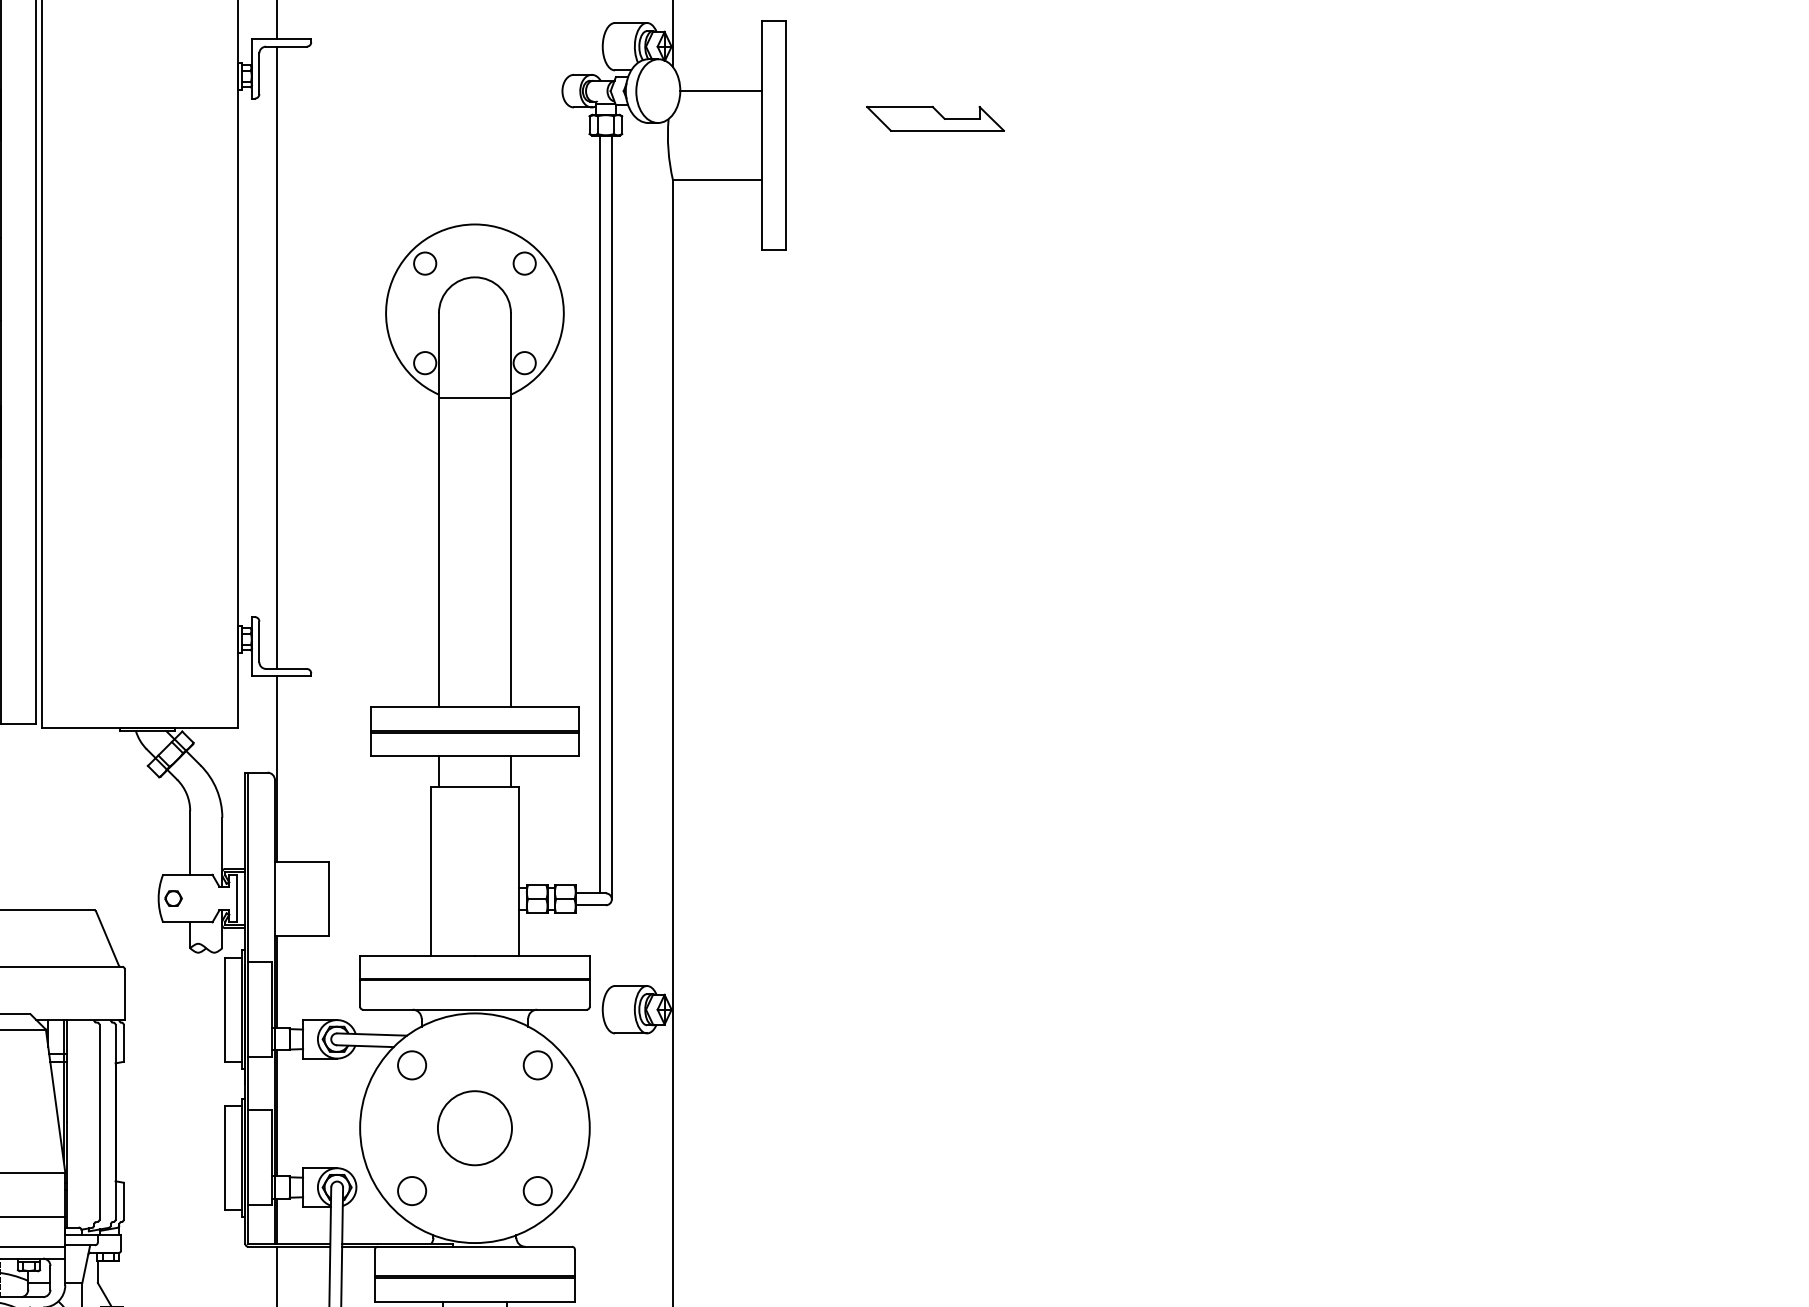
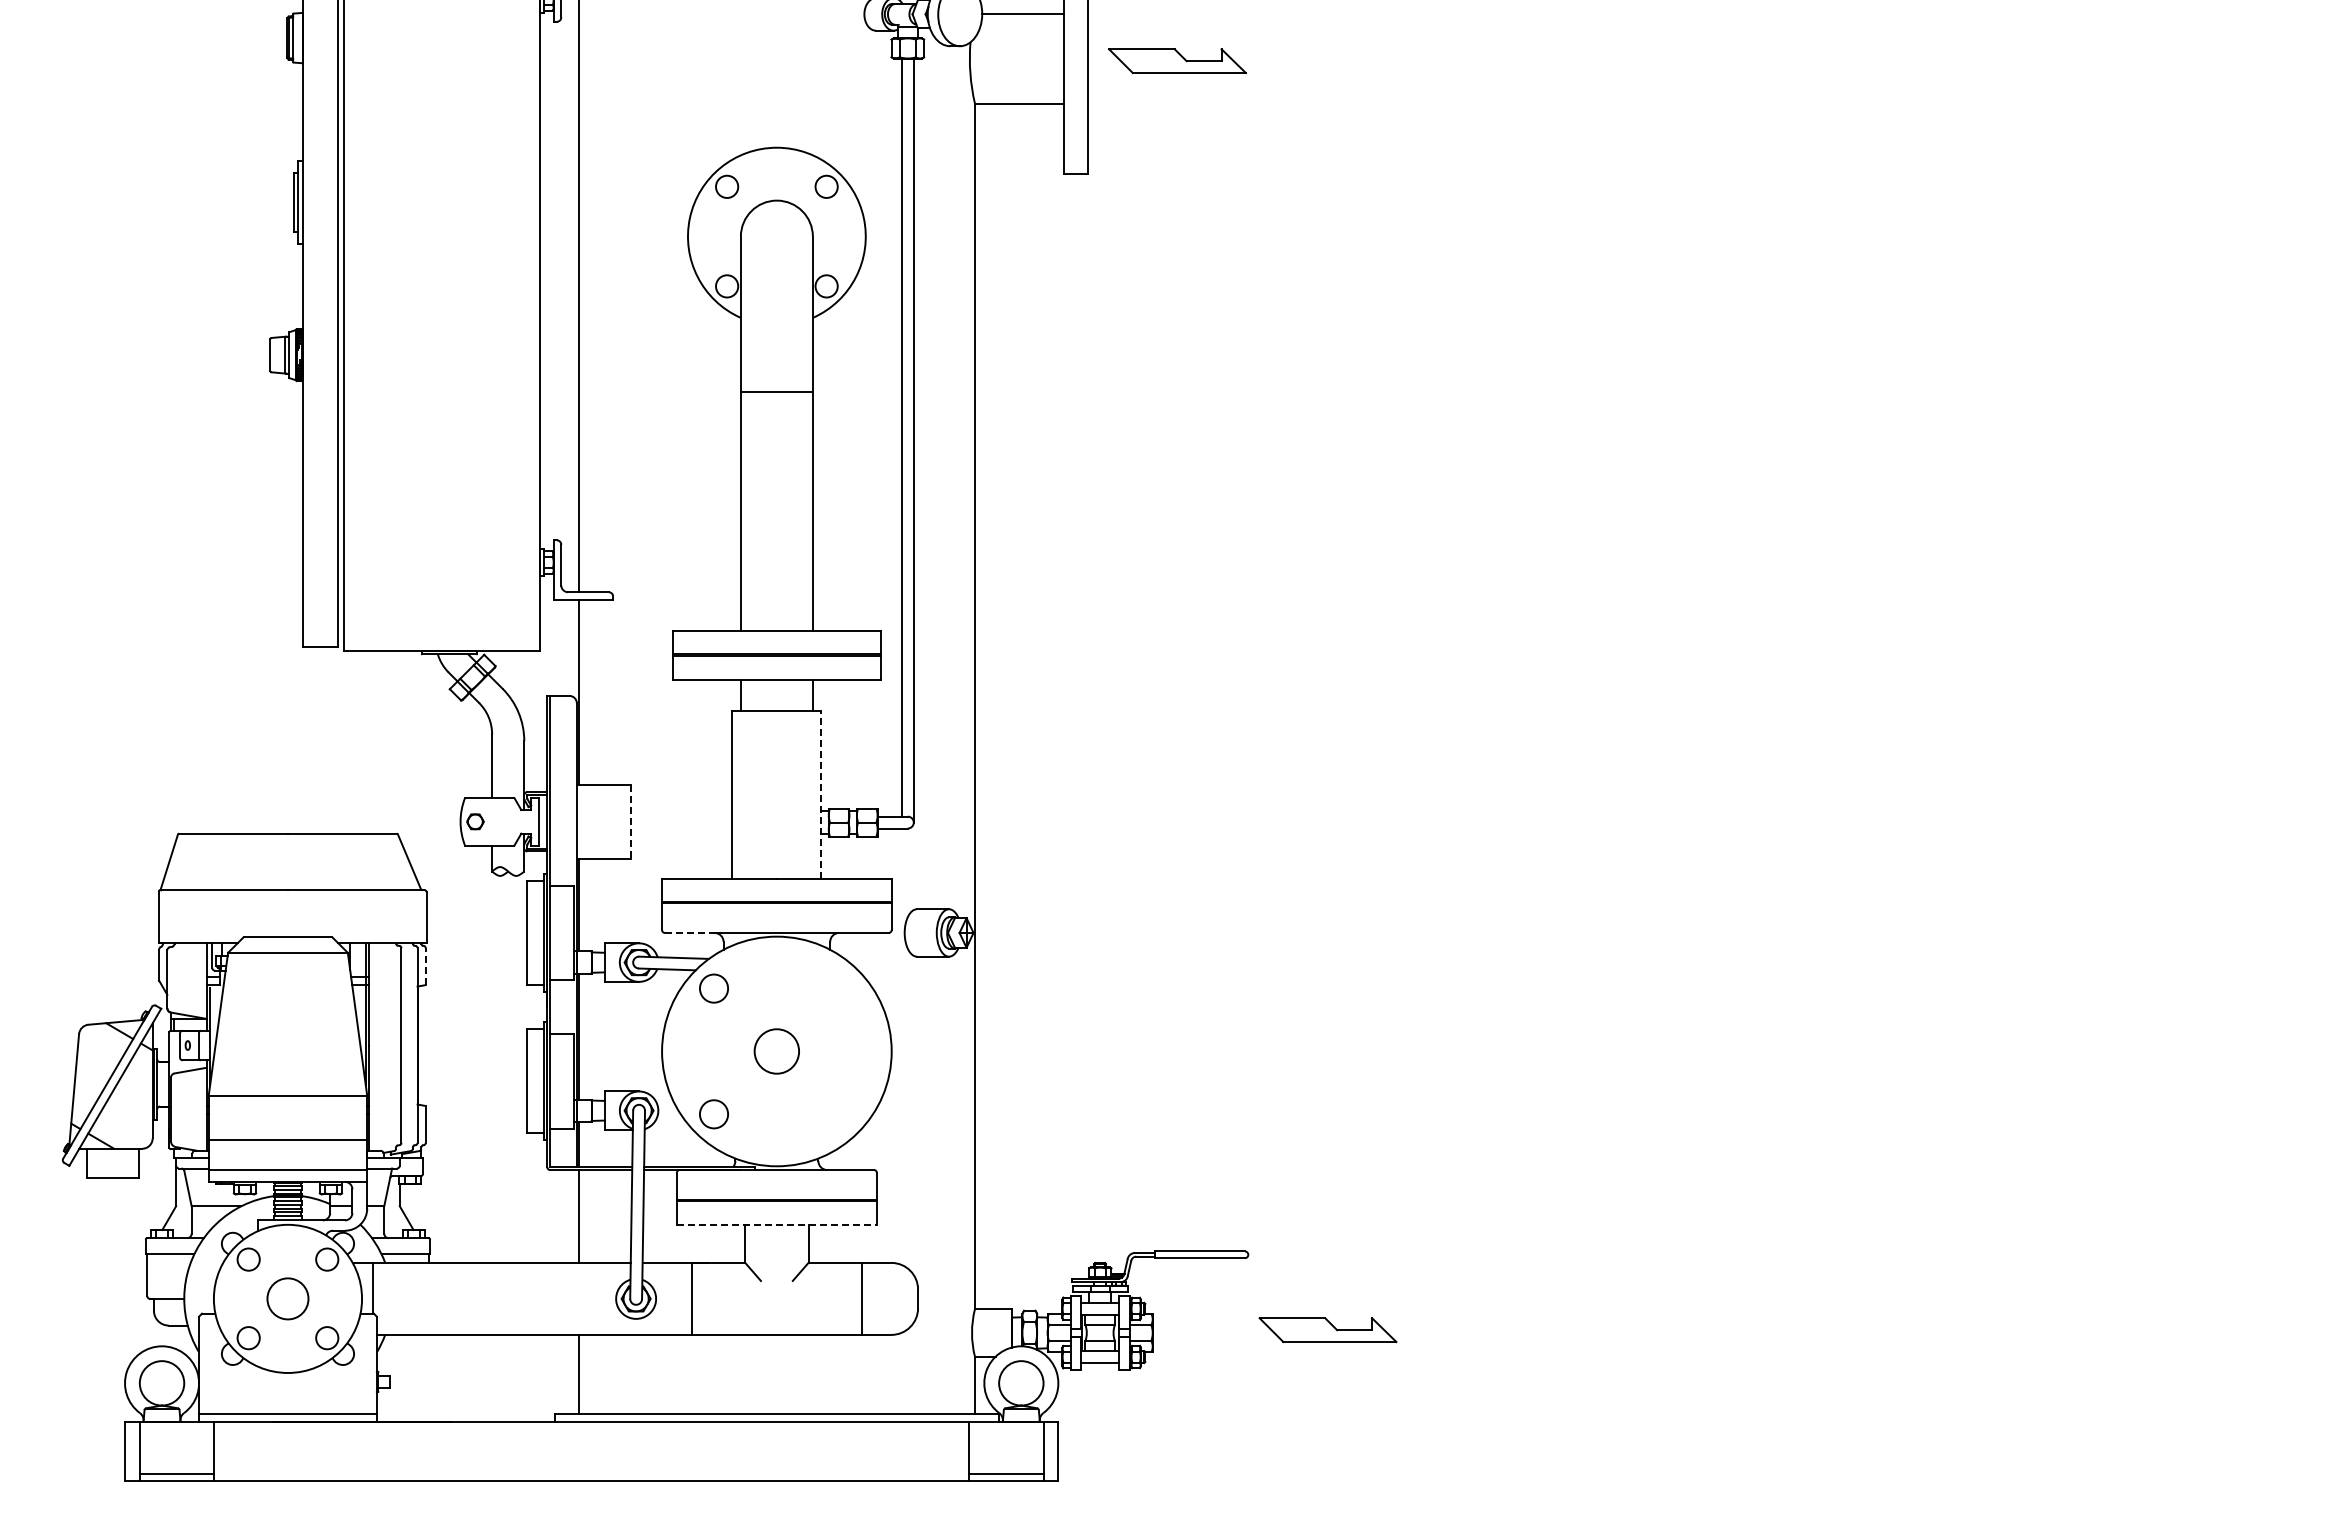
part: (935, 118) -> (1177, 60), moved
line: (474, 398) -> (776, 392), moved
line: (519, 871) -> (821, 794), solid -> dashed
line: (328, 899) -> (630, 822), solid -> dashed
line: (387, 1009) -> (689, 932), solid -> dashed
line: (123, 1043) -> (425, 966), solid -> dashed
circle: (537, 1065) -> (839, 988), removed
circle: (474, 1128) -> (776, 1051), size x0.6
circle: (537, 1191) -> (839, 1114), removed
line: (475, 1301) -> (777, 1224), solid -> dashed

